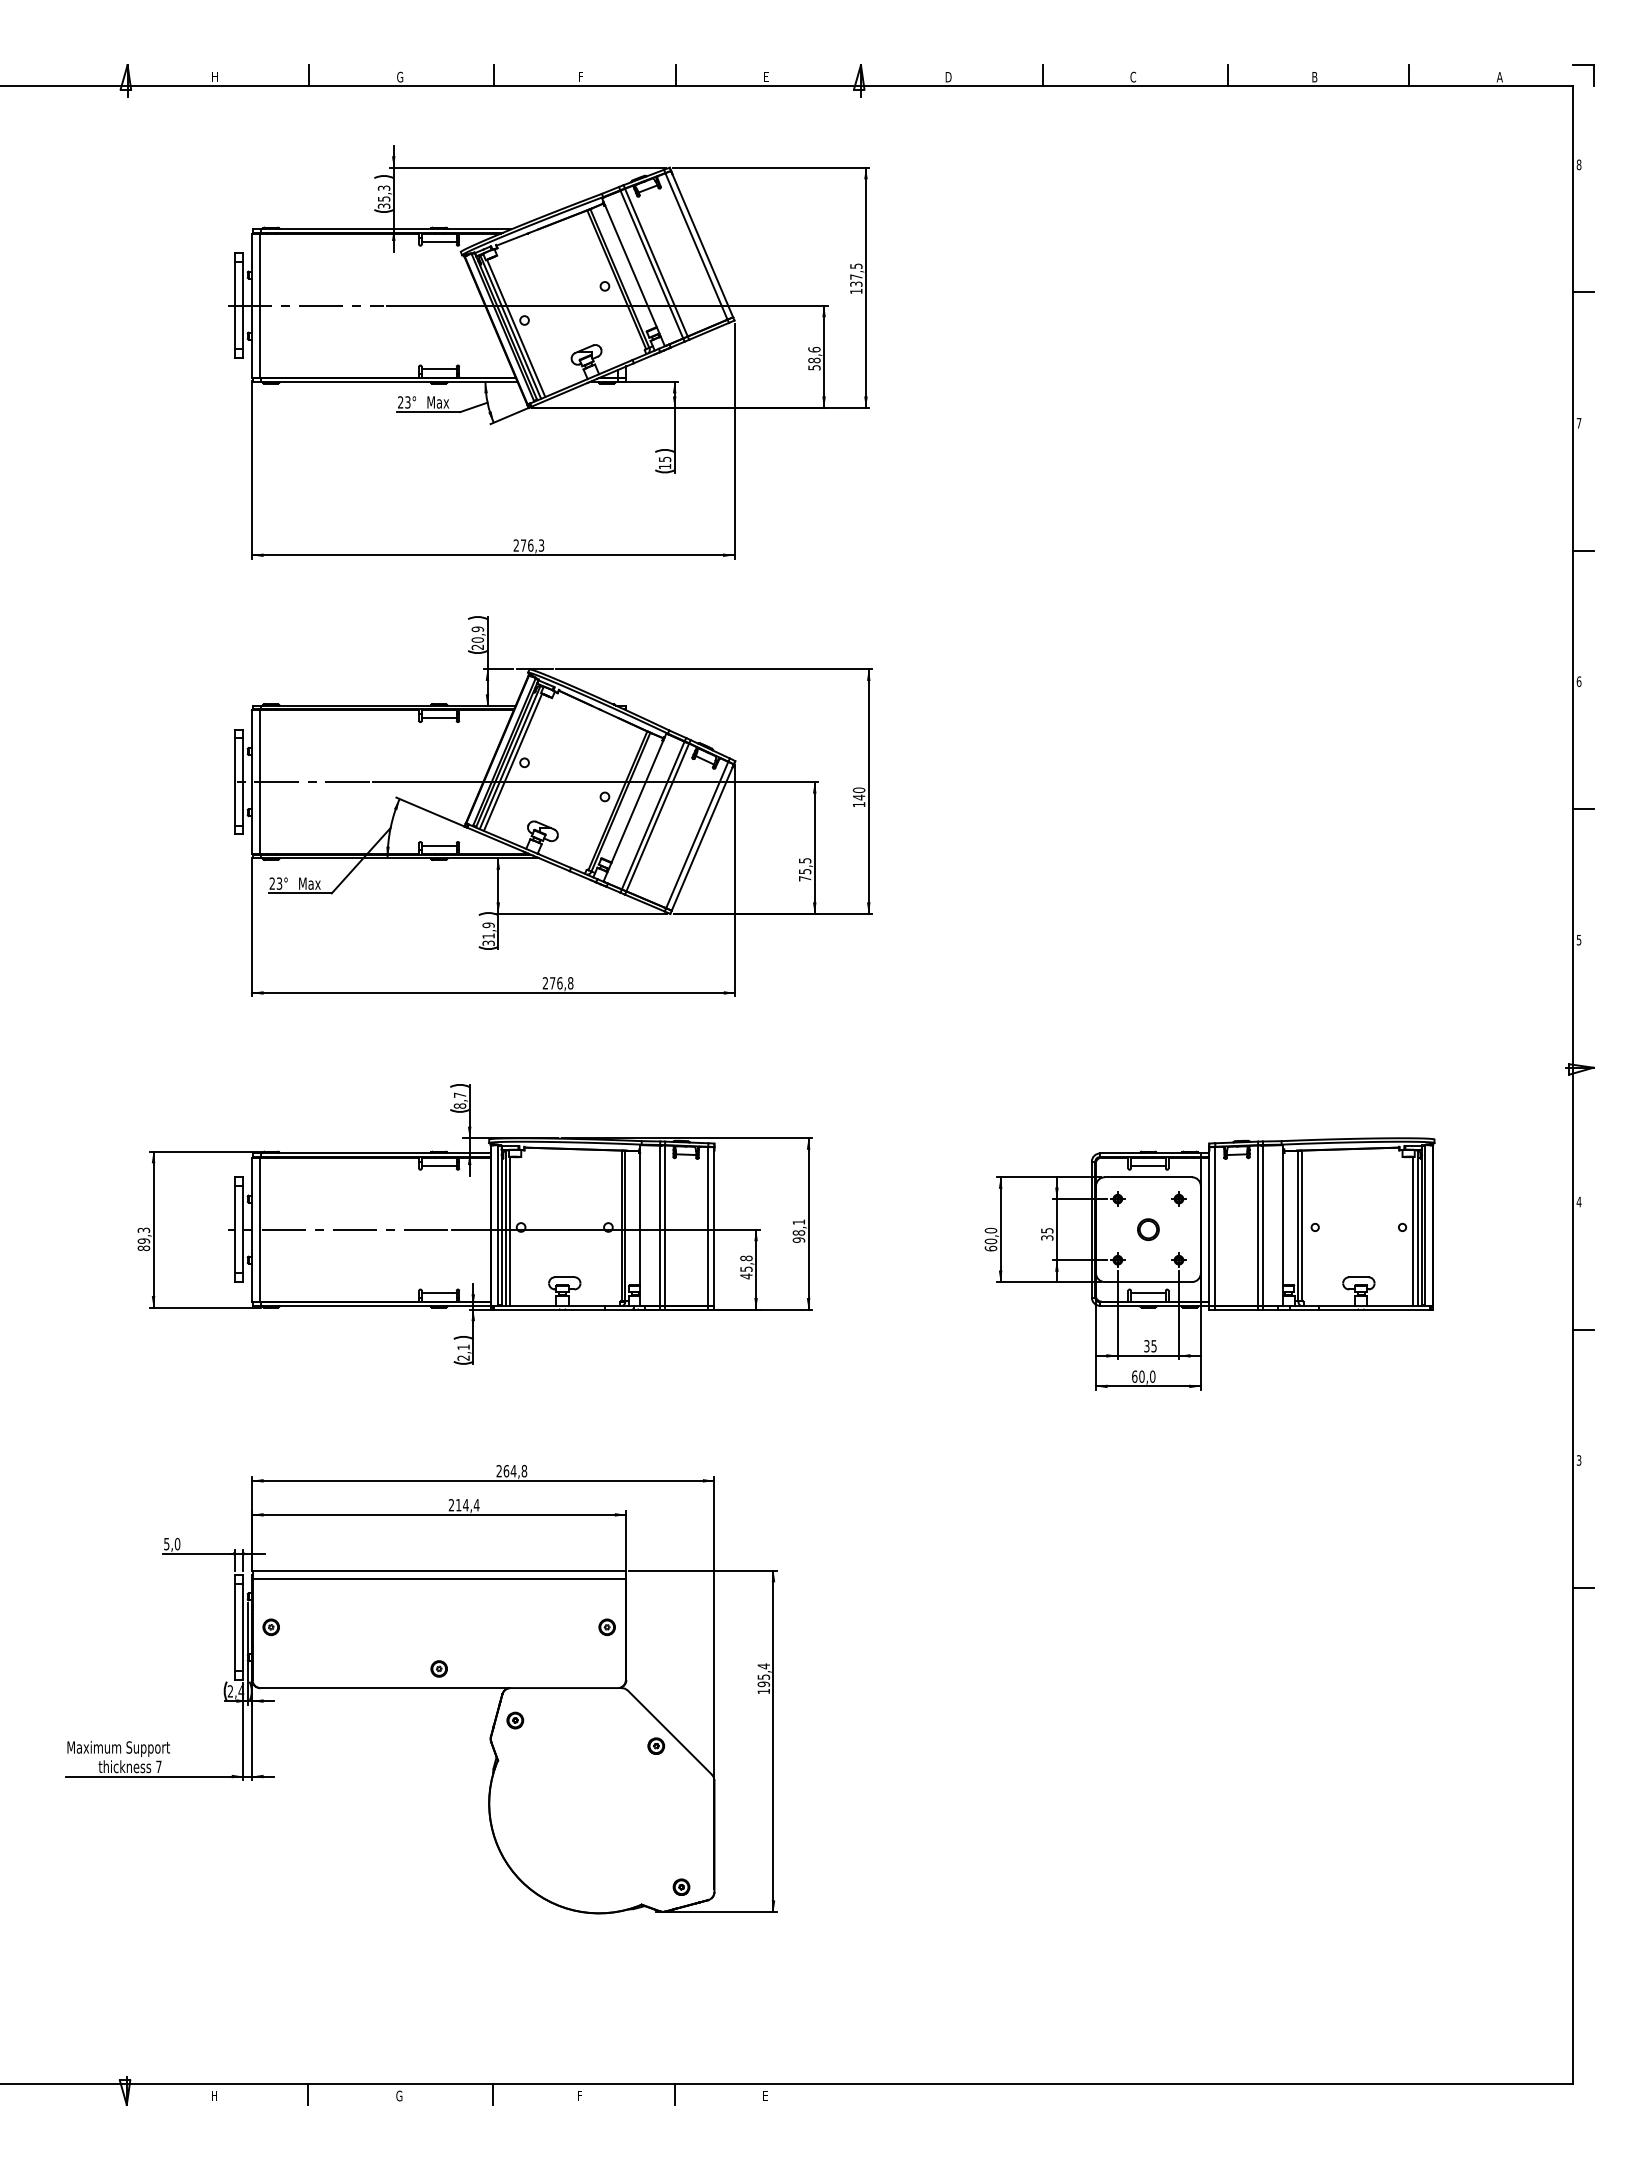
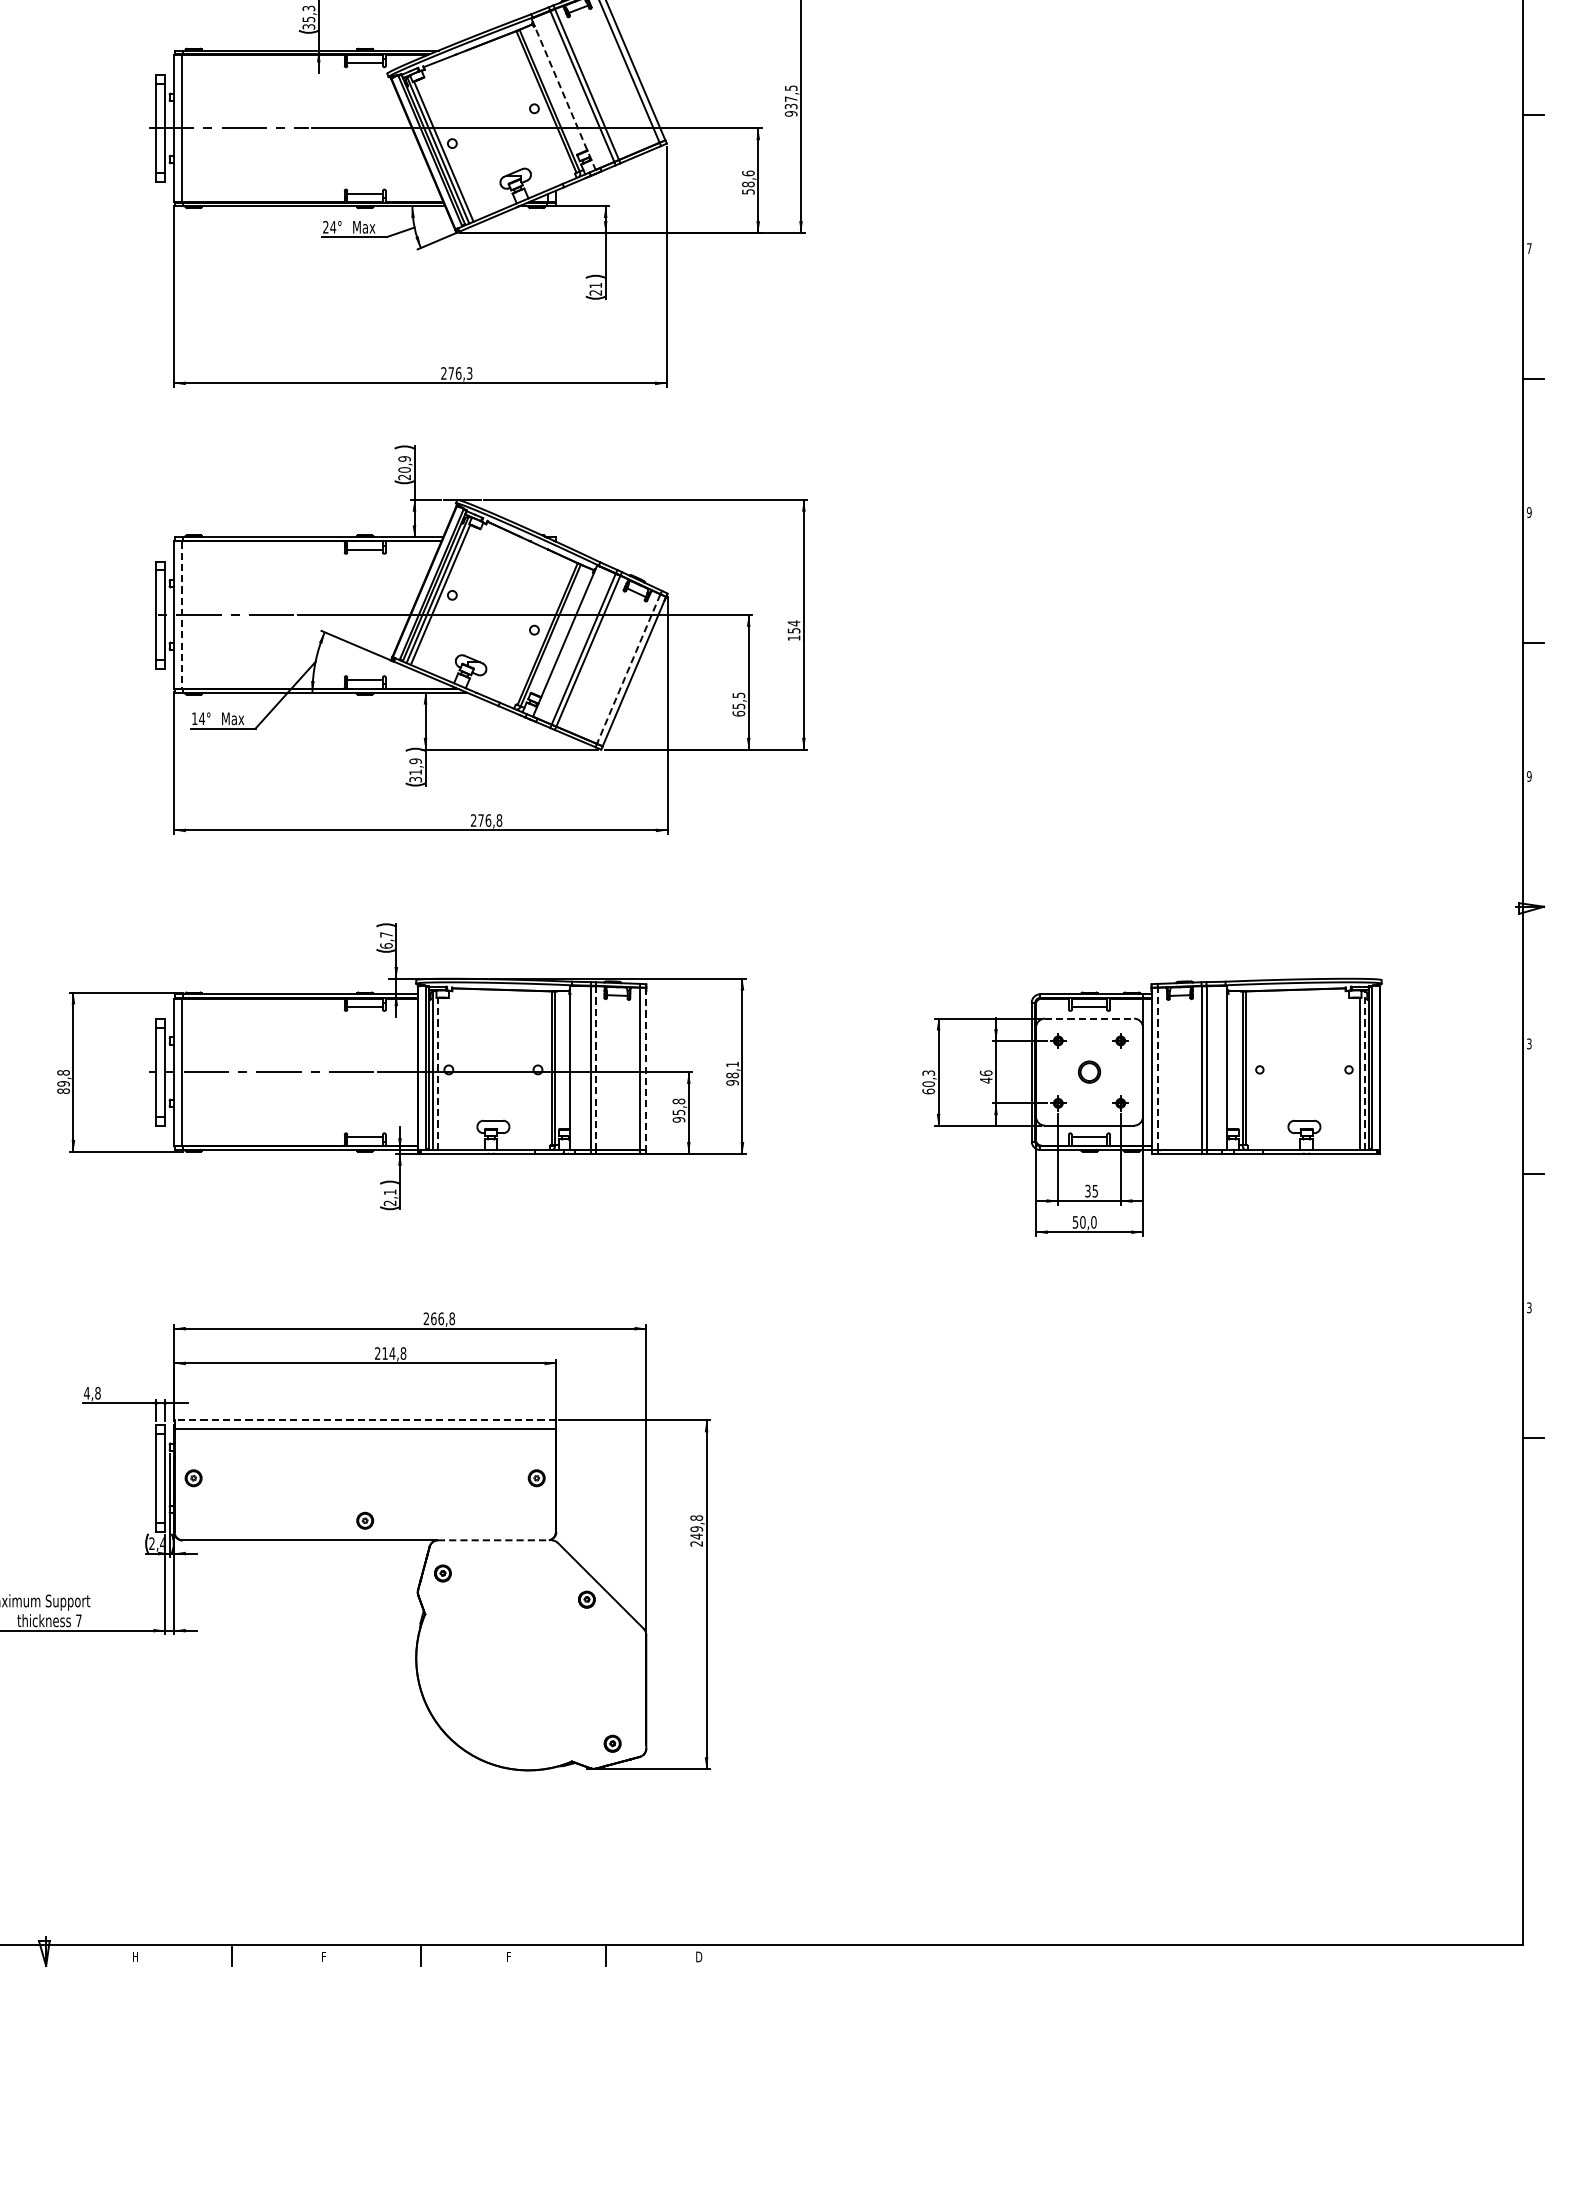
line: (633, 272) -> (563, 94), solid -> dashed
text: (856, 291) -> (791, 113), 137,5 -> 937,5
text: (407, 402) -> (332, 227), 23° -> 24°
text: (664, 462) -> (595, 288), 15 -> 21
text: (1578, 681) -> (1528, 512), 6 -> 9
line: (260, 782) -> (182, 615), solid -> dashed
text: (858, 793) -> (793, 626), 140 -> 154
line: (697, 835) -> (628, 669), solid -> dashed
text: (804, 878) -> (738, 713), 75,5 -> 65,5
text: (275, 883) -> (197, 718), 23° -> 14°
text: (1578, 940) -> (1528, 776), 5 -> 9
text: (459, 1105) -> (385, 945), 8,7 -> 6,7
line: (1148, 1177) -> (1089, 1018), solid -> dashed
text: (1578, 1201) -> (1528, 1043), 4 -> 3
line: (665, 1226) -> (596, 1068), solid -> dashed
line: (1215, 1226) -> (1158, 1068), solid -> dashed
line: (714, 1227) -> (646, 1069), solid -> dashed
line: (1417, 1228) -> (1364, 1070), solid -> dashed
text: (143, 1230) -> (63, 1072), 89,3 -> 89,8
text: (990, 1230) -> (928, 1072), 60,0 -> 60,3
line: (510, 1231) -> (437, 1074), solid -> dashed
text: (1047, 1233) -> (986, 1076), 35 -> 46
text: (746, 1276) -> (679, 1119), 45,8 -> 95,8
text: (1134, 1376) -> (1075, 1222), 60,0 -> 50,0
text: (513, 1471) -> (441, 1319), 264,8 -> 266,8
text: (476, 1505) -> (403, 1353), 214,4 -> 214,8
text: (171, 1544) -> (91, 1393), 5,0 -> 4,8
line: (439, 1570) -> (365, 1420), solid -> dashed
text: (763, 1678) -> (696, 1530), 195,4 -> 249,8
line: (566, 1688) -> (495, 1540), solid -> dashed
text: (399, 2095) -> (324, 1956), G -> F
text: (766, 2095) -> (699, 1956), E -> D

